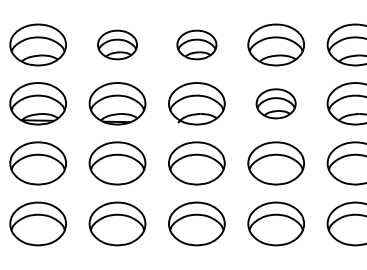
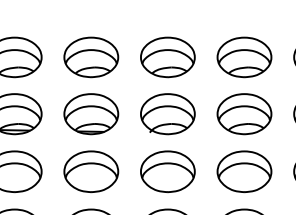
part: (117, 44) -> (91, 56), size x1.43
part: (196, 44) -> (167, 56), size x1.43
part: (275, 103) -> (243, 113), size x1.43

